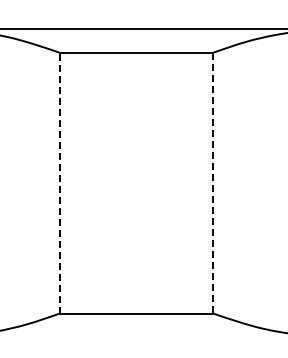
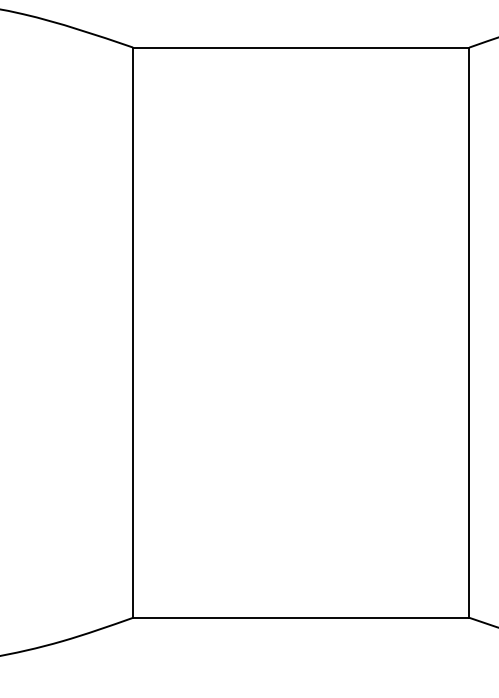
line: (59, 182) -> (132, 331), dashed -> solid
line: (213, 183) -> (469, 333), dashed -> solid

